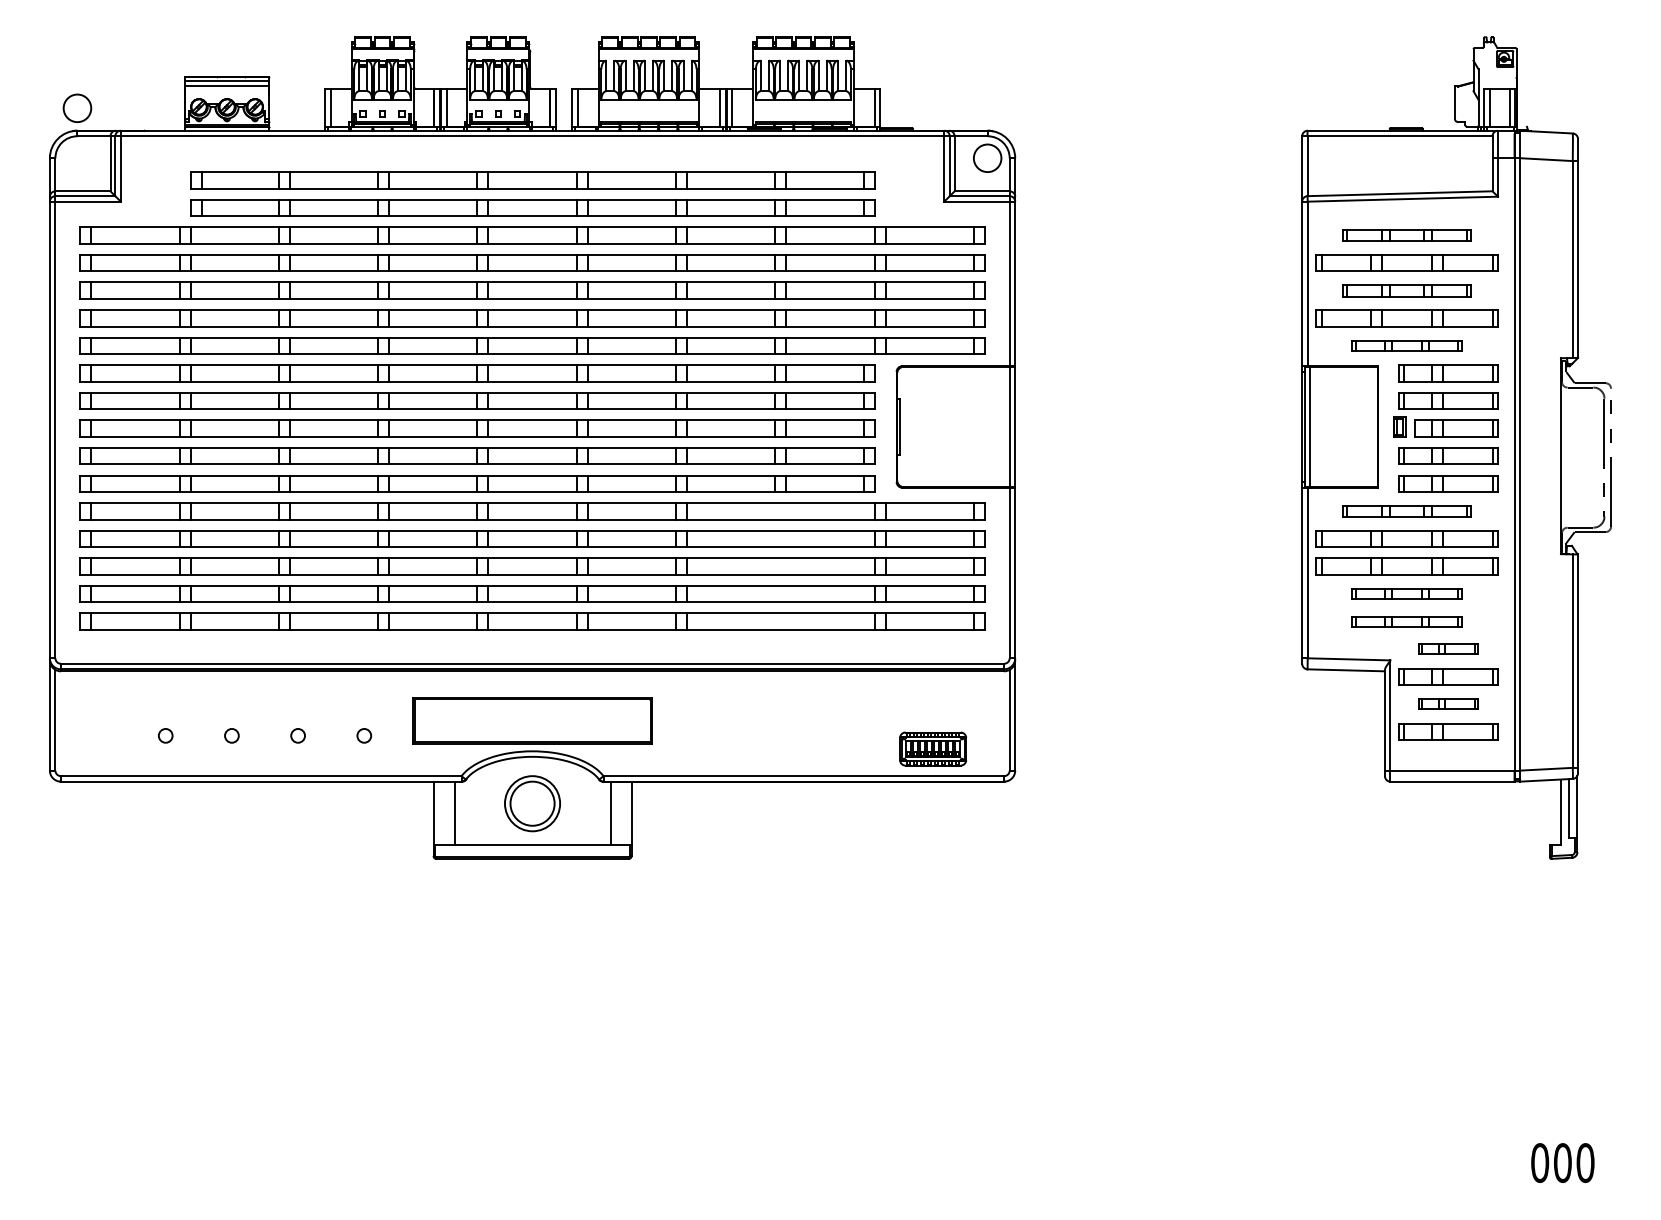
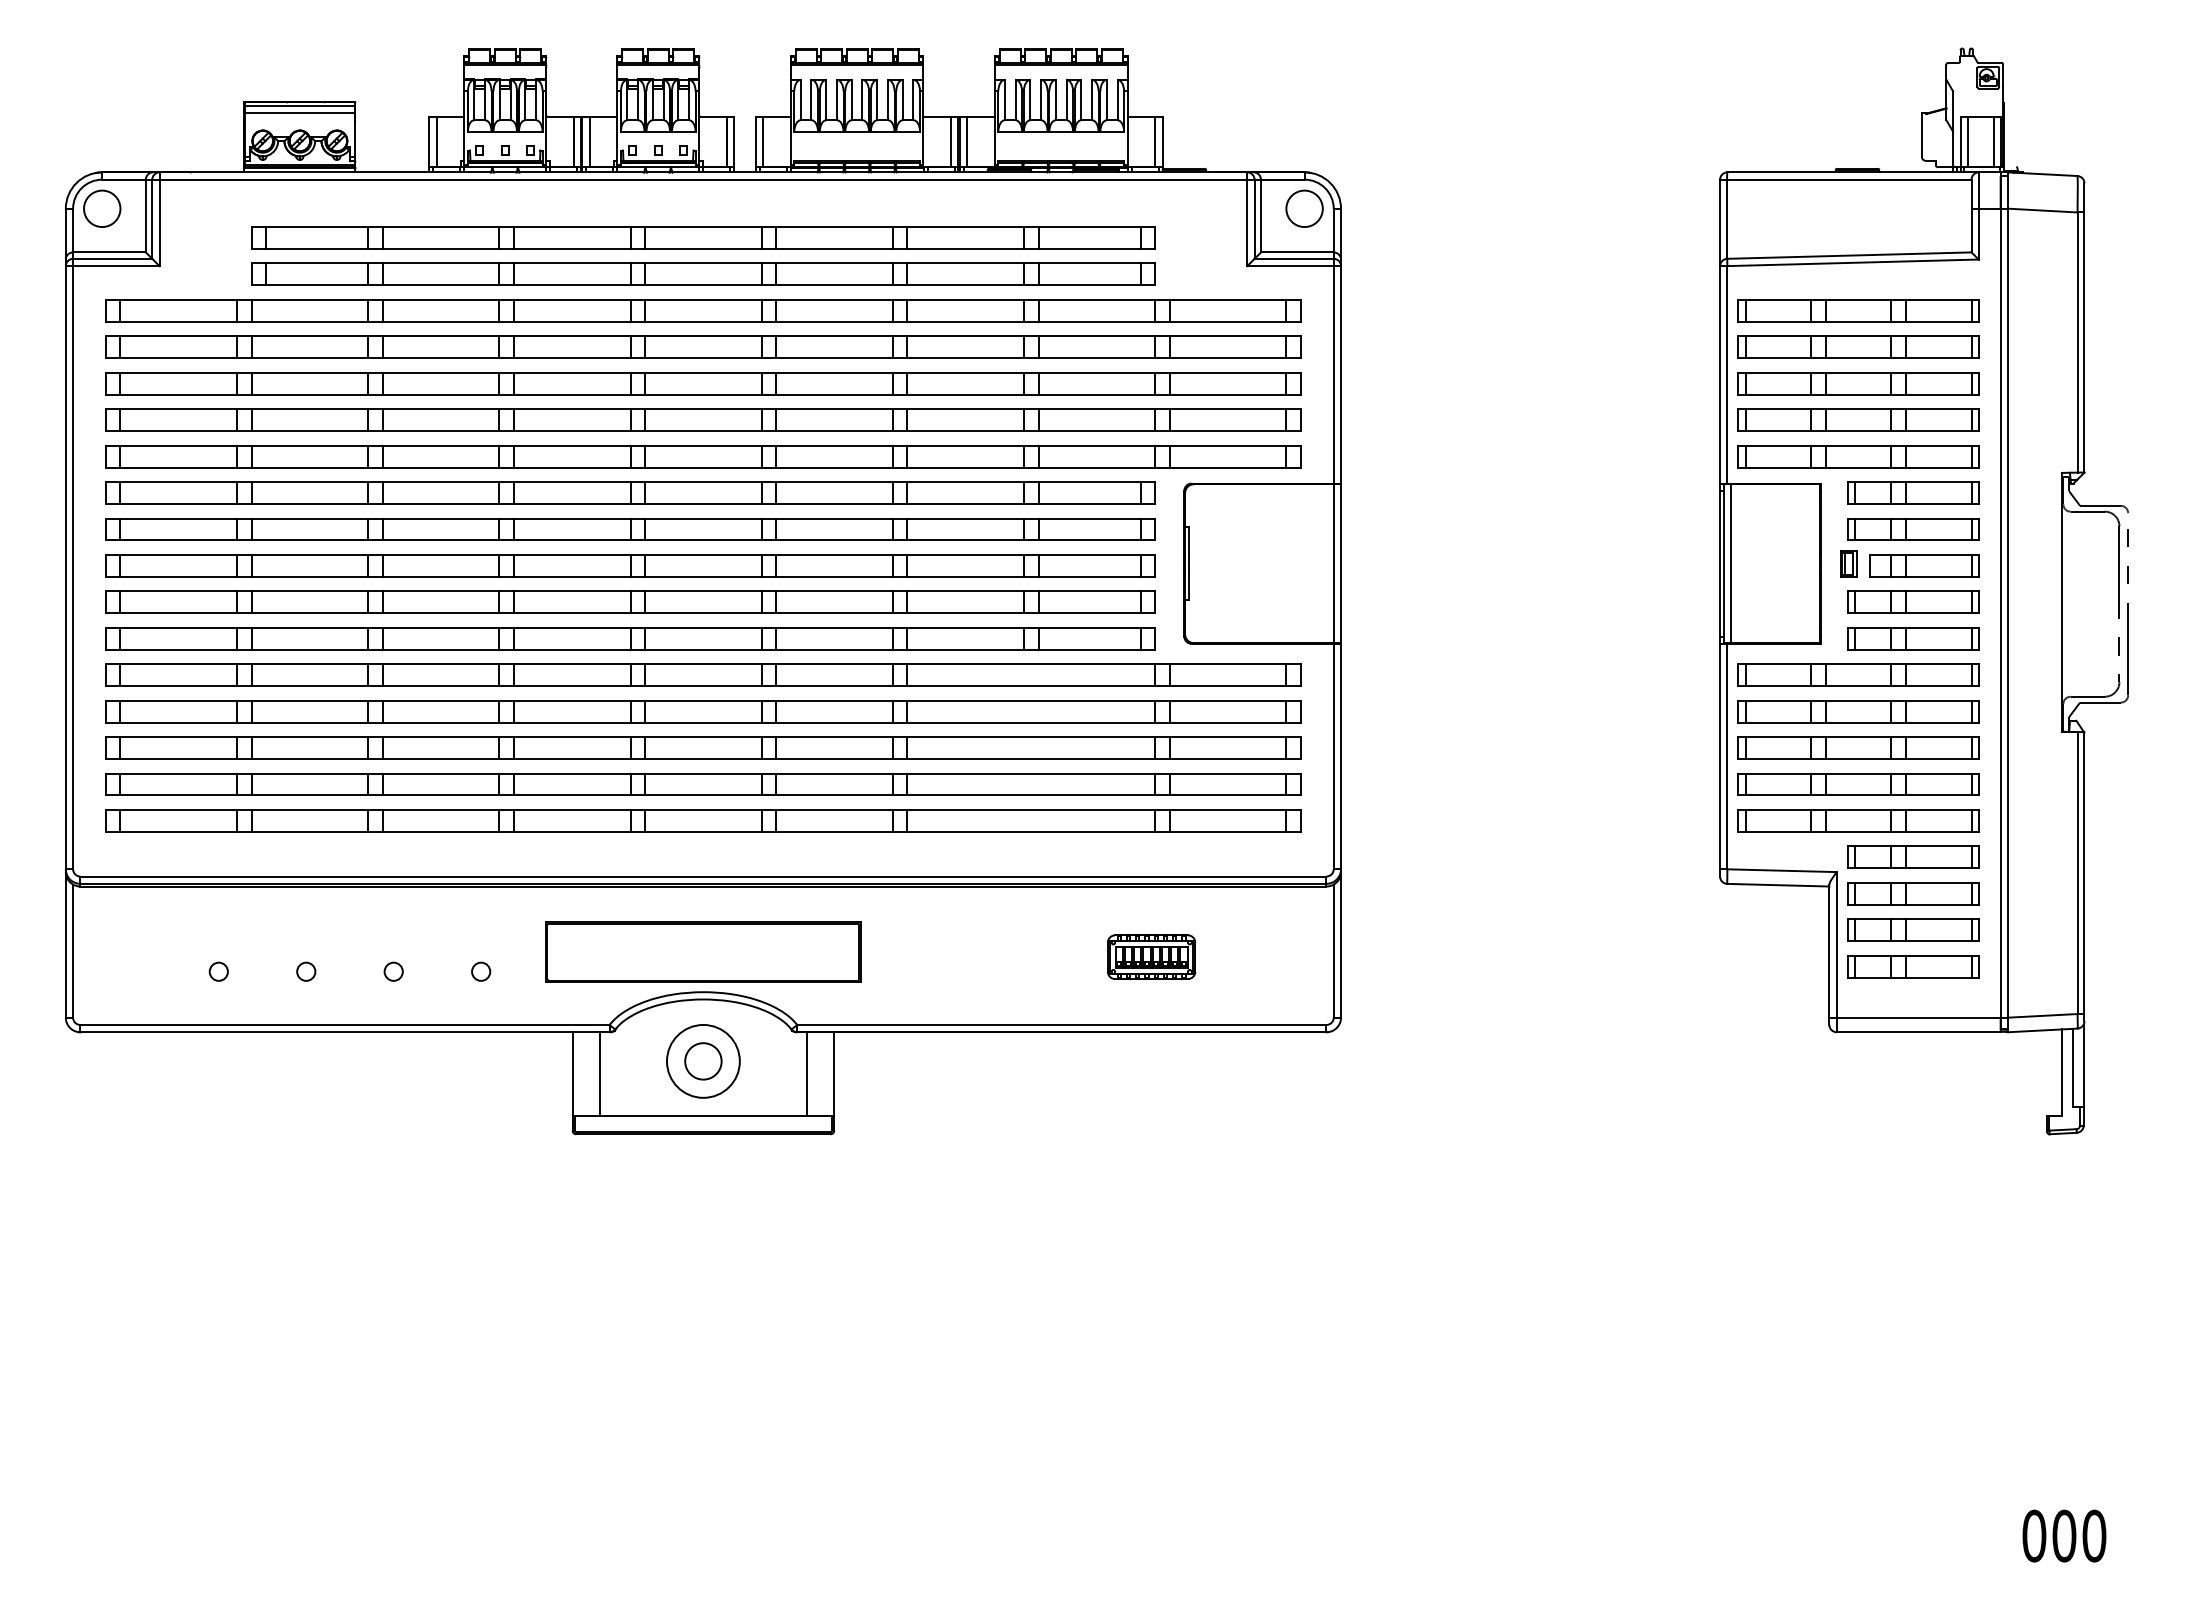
circle: (77, 108) -> (102, 208), moved
part: (1406, 235) -> (1858, 310), size x1.43
part: (1406, 290) -> (1858, 383), size x1.43
part: (1406, 345) -> (1858, 456), size x1.67
part: (1406, 510) -> (1858, 674), size x1.43
part: (1406, 594) -> (1858, 784), size x1.67
part: (1406, 621) -> (1858, 820), size x1.67
part: (1448, 648) -> (1913, 856), size x1.67
part: (1448, 703) -> (1913, 929), size x1.67
part: (933, 748) -> (1151, 956), moved
circle: (532, 803) -> (703, 1061), size x0.62

